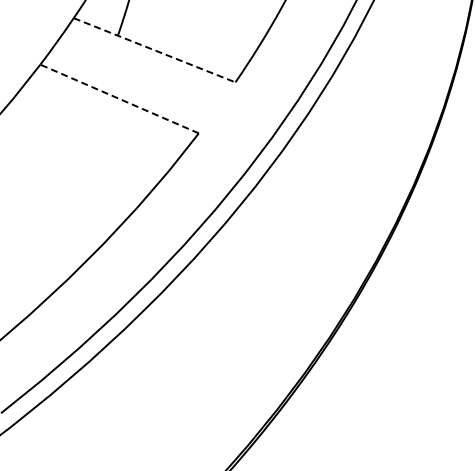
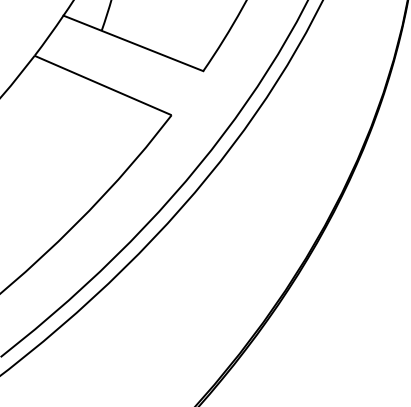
line: (155, 50) -> (134, 43), dashed -> solid
line: (118, 98) -> (102, 85), dashed -> solid

